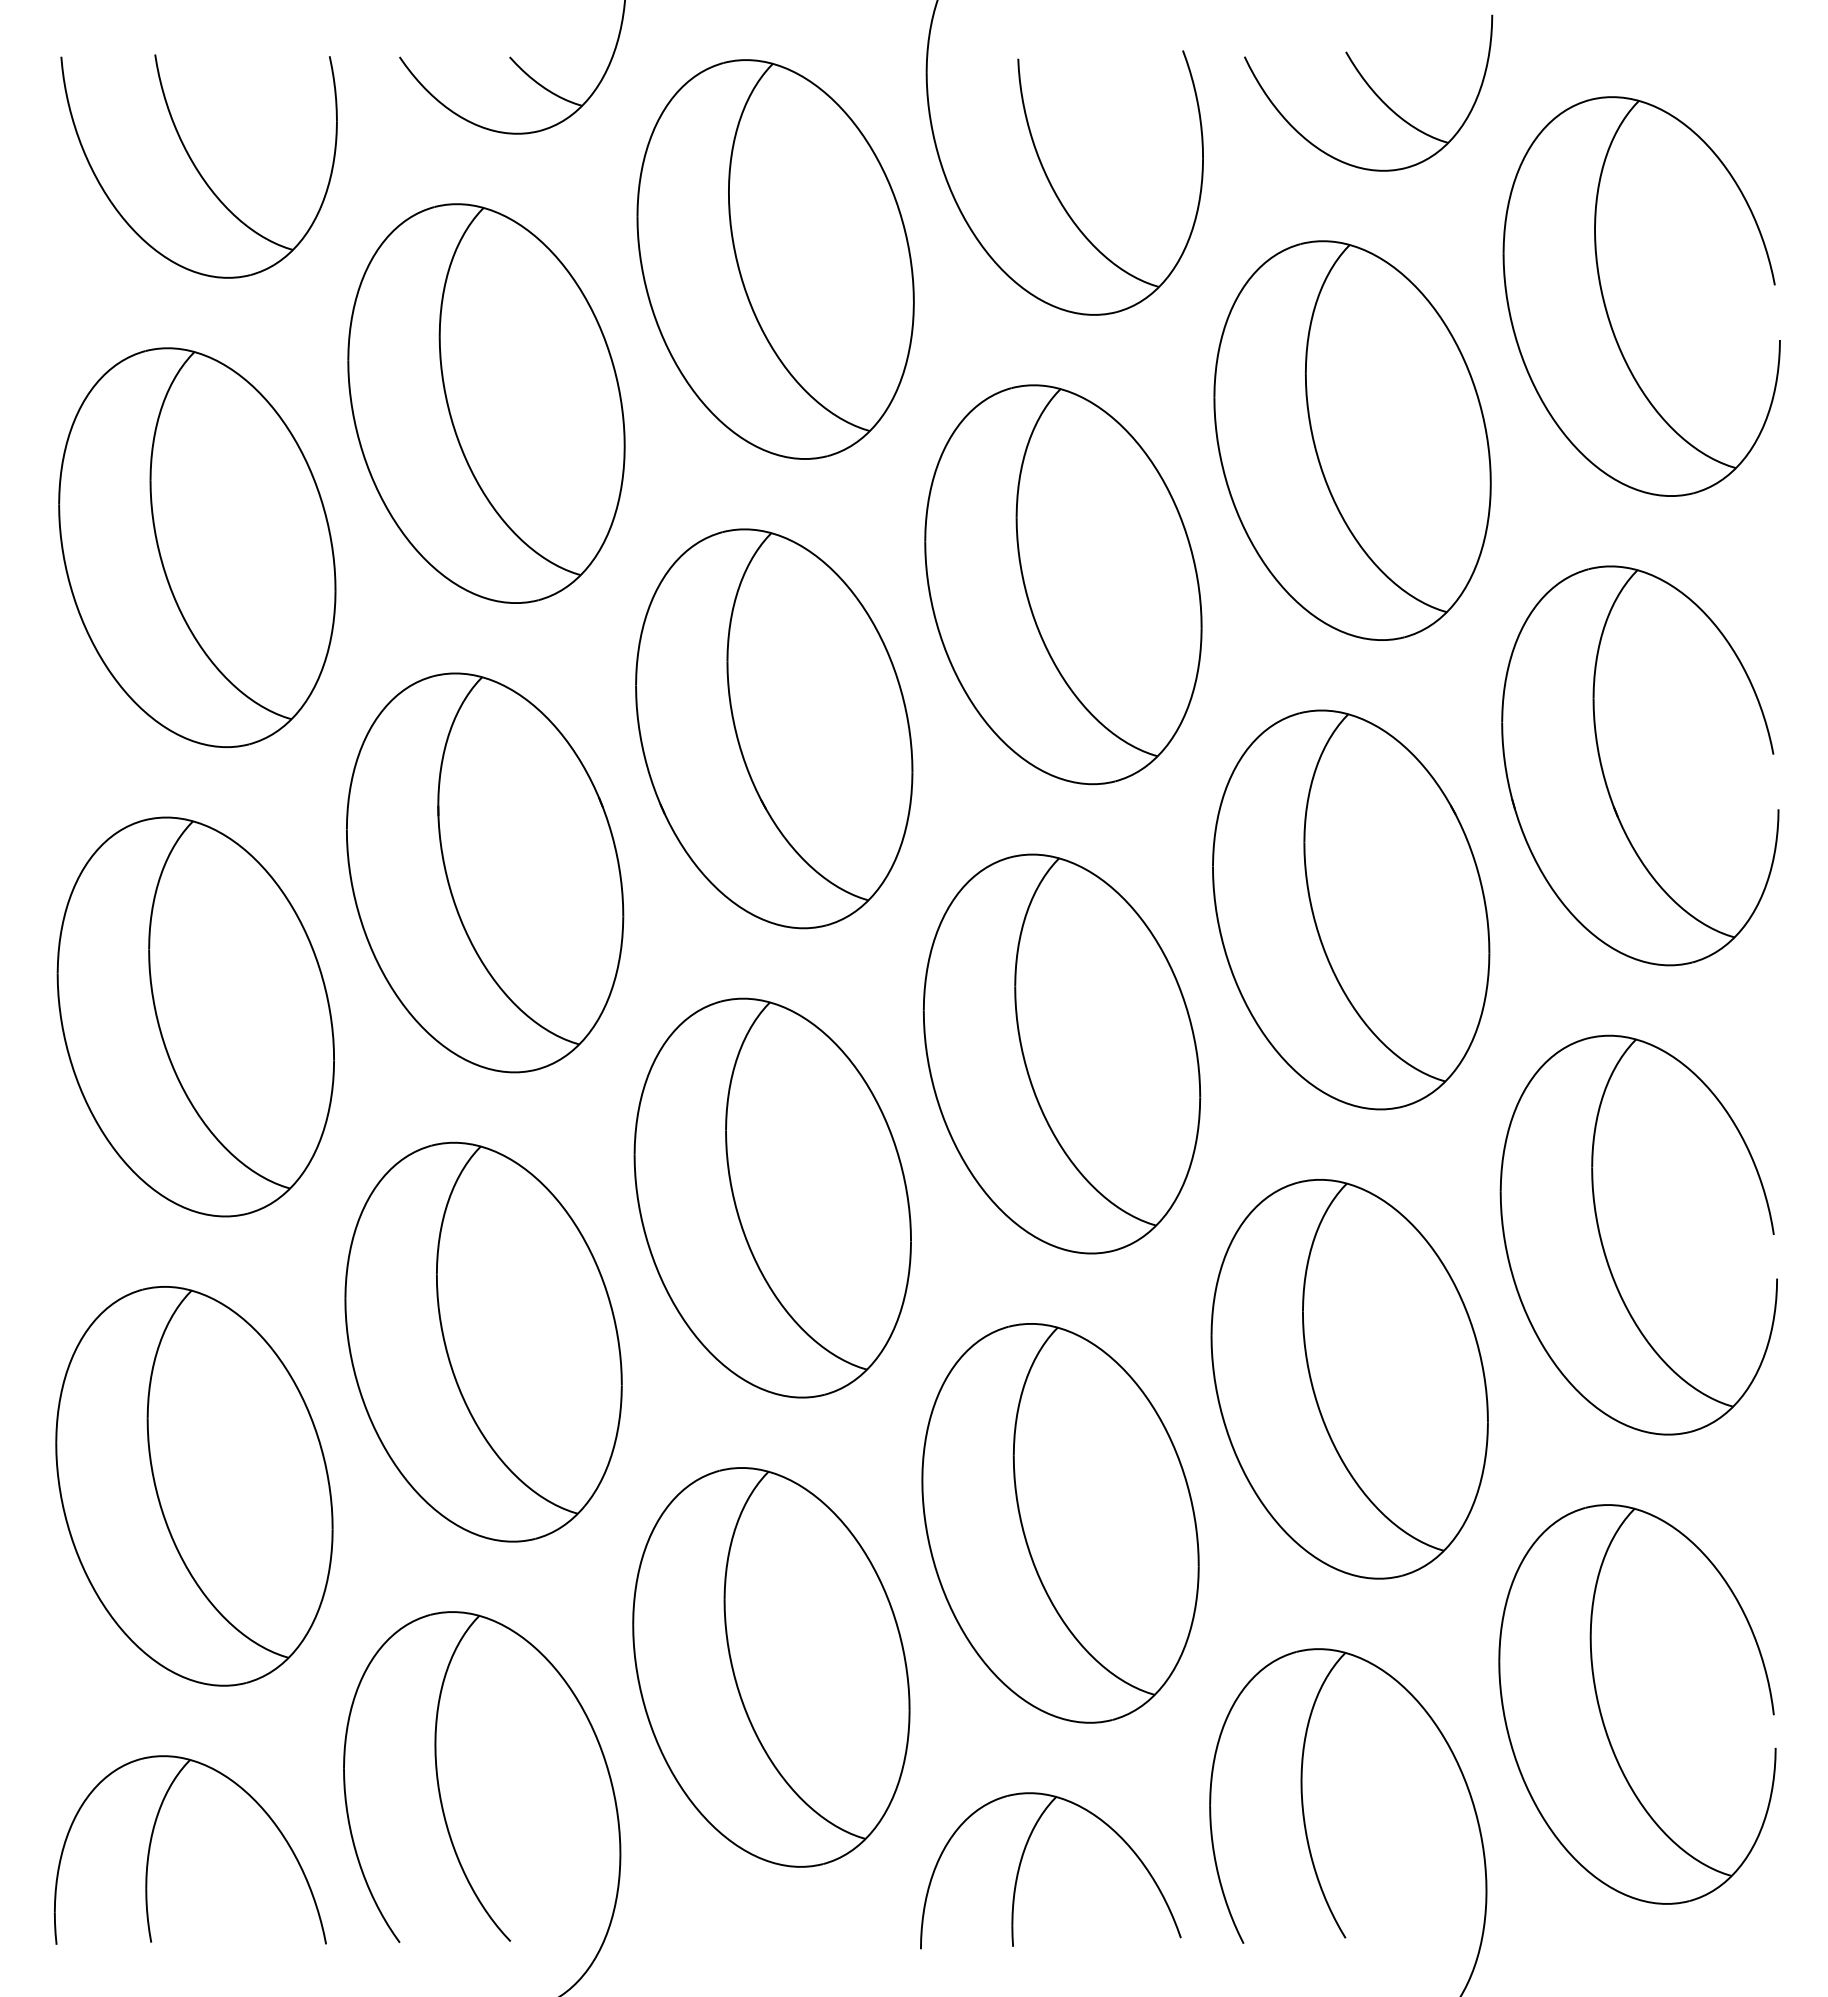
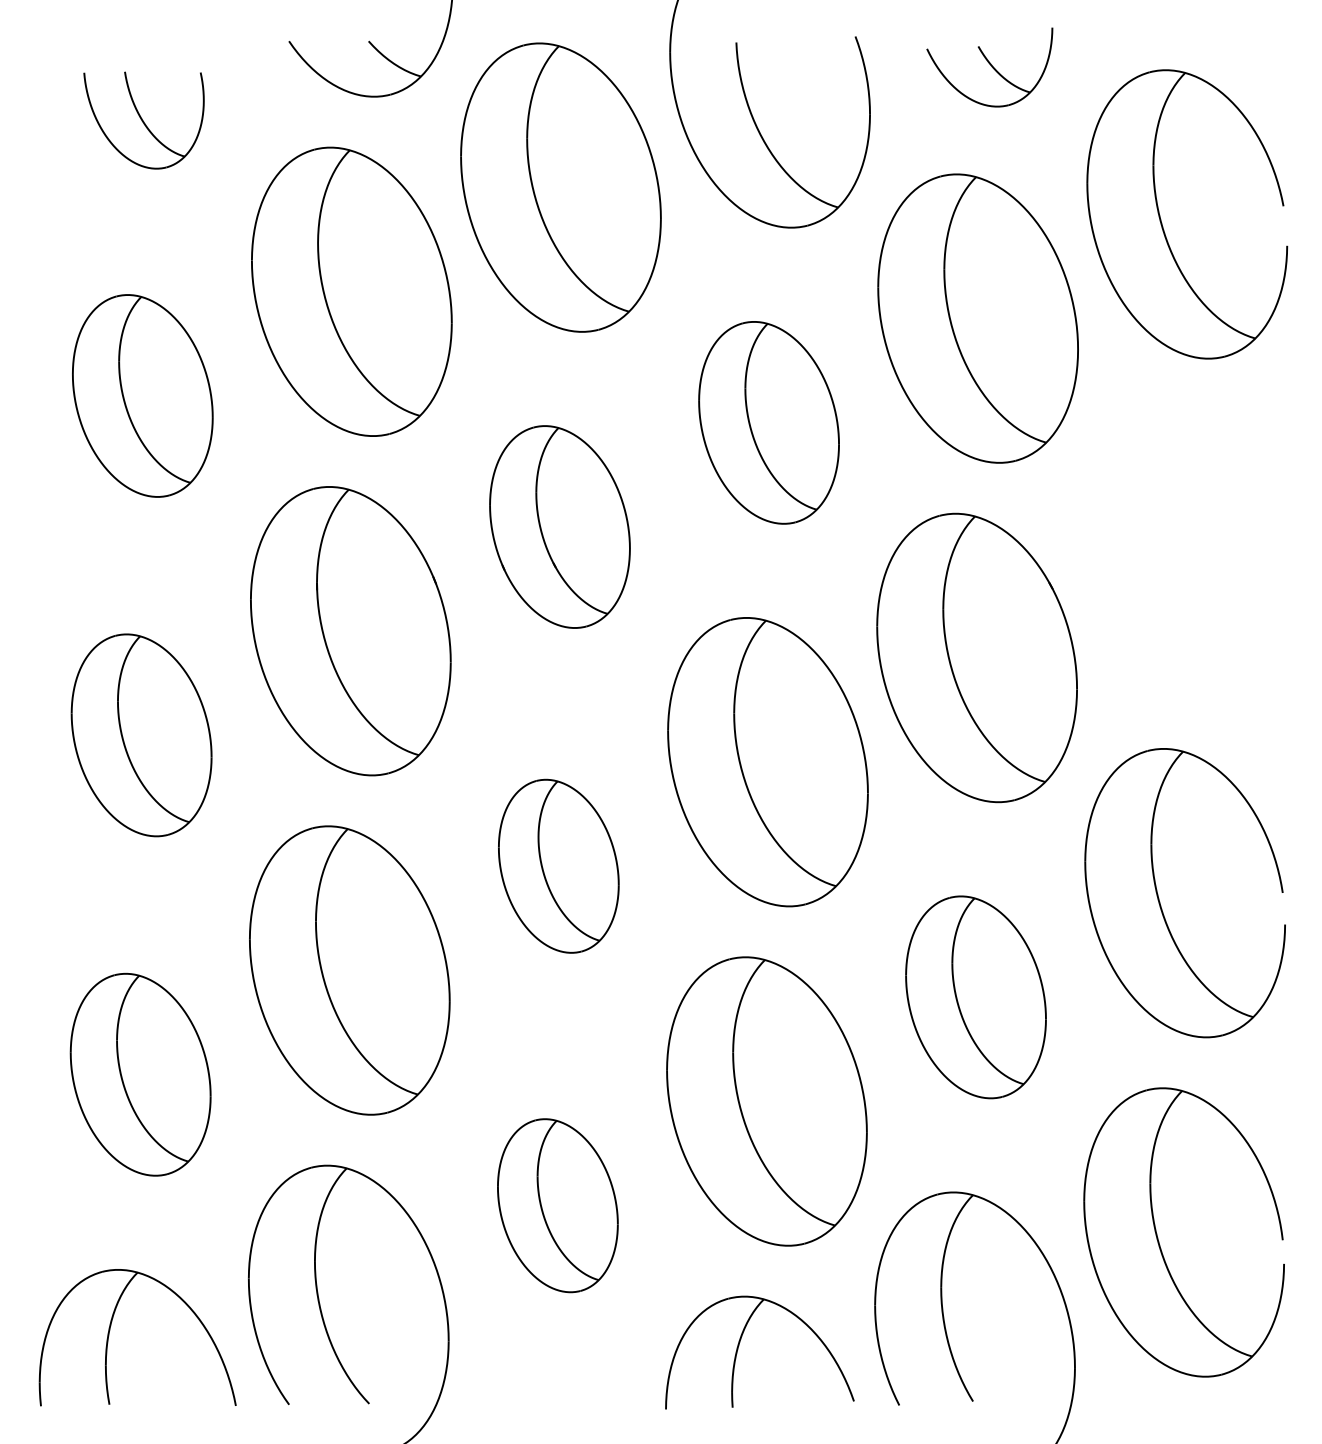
part: (1368, 92) -> (989, 66), size x0.7
part: (198, 166) -> (143, 120), size x0.6
part: (197, 547) -> (142, 395), size x0.7
part: (1063, 584) -> (769, 422), size x0.7
part: (774, 728) -> (560, 526), size x0.7
part: (1604, 773) -> (1160, 559), removed
part: (195, 1016) -> (141, 735), size x0.7
part: (772, 1197) -> (558, 865), size x0.6
part: (1349, 1379) -> (975, 997), size x0.7
part: (194, 1486) -> (140, 1074), size x0.7
part: (771, 1667) -> (557, 1205), size x0.6

